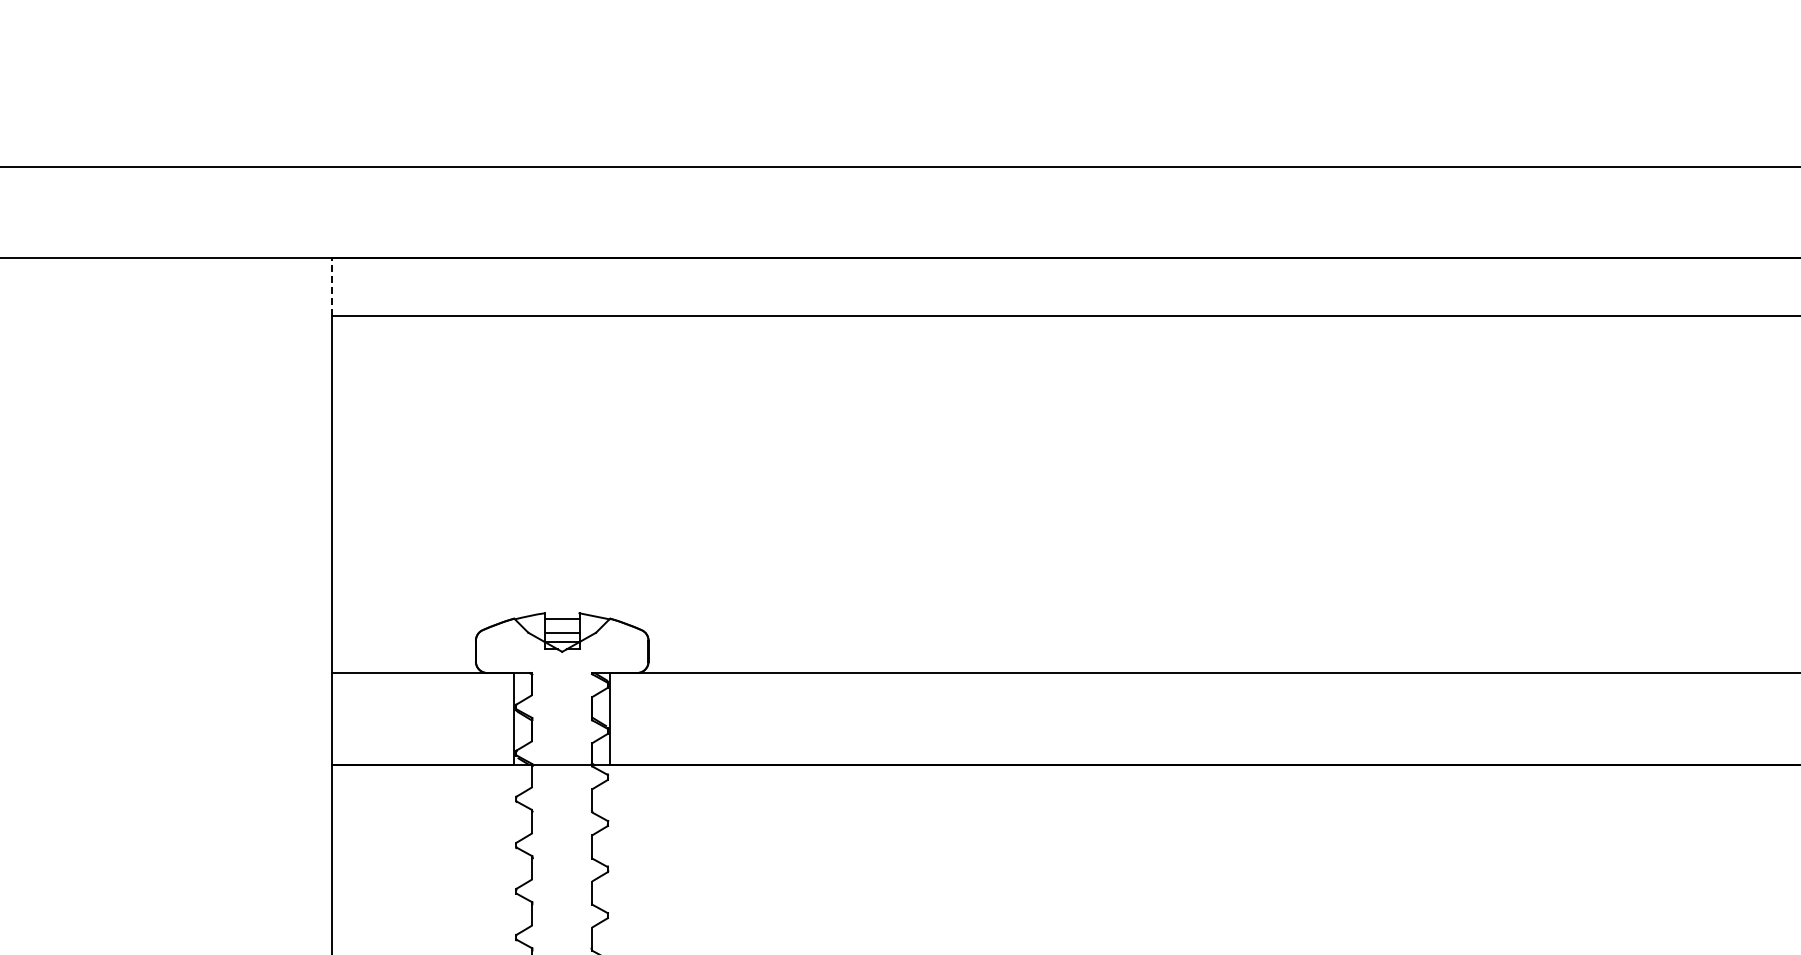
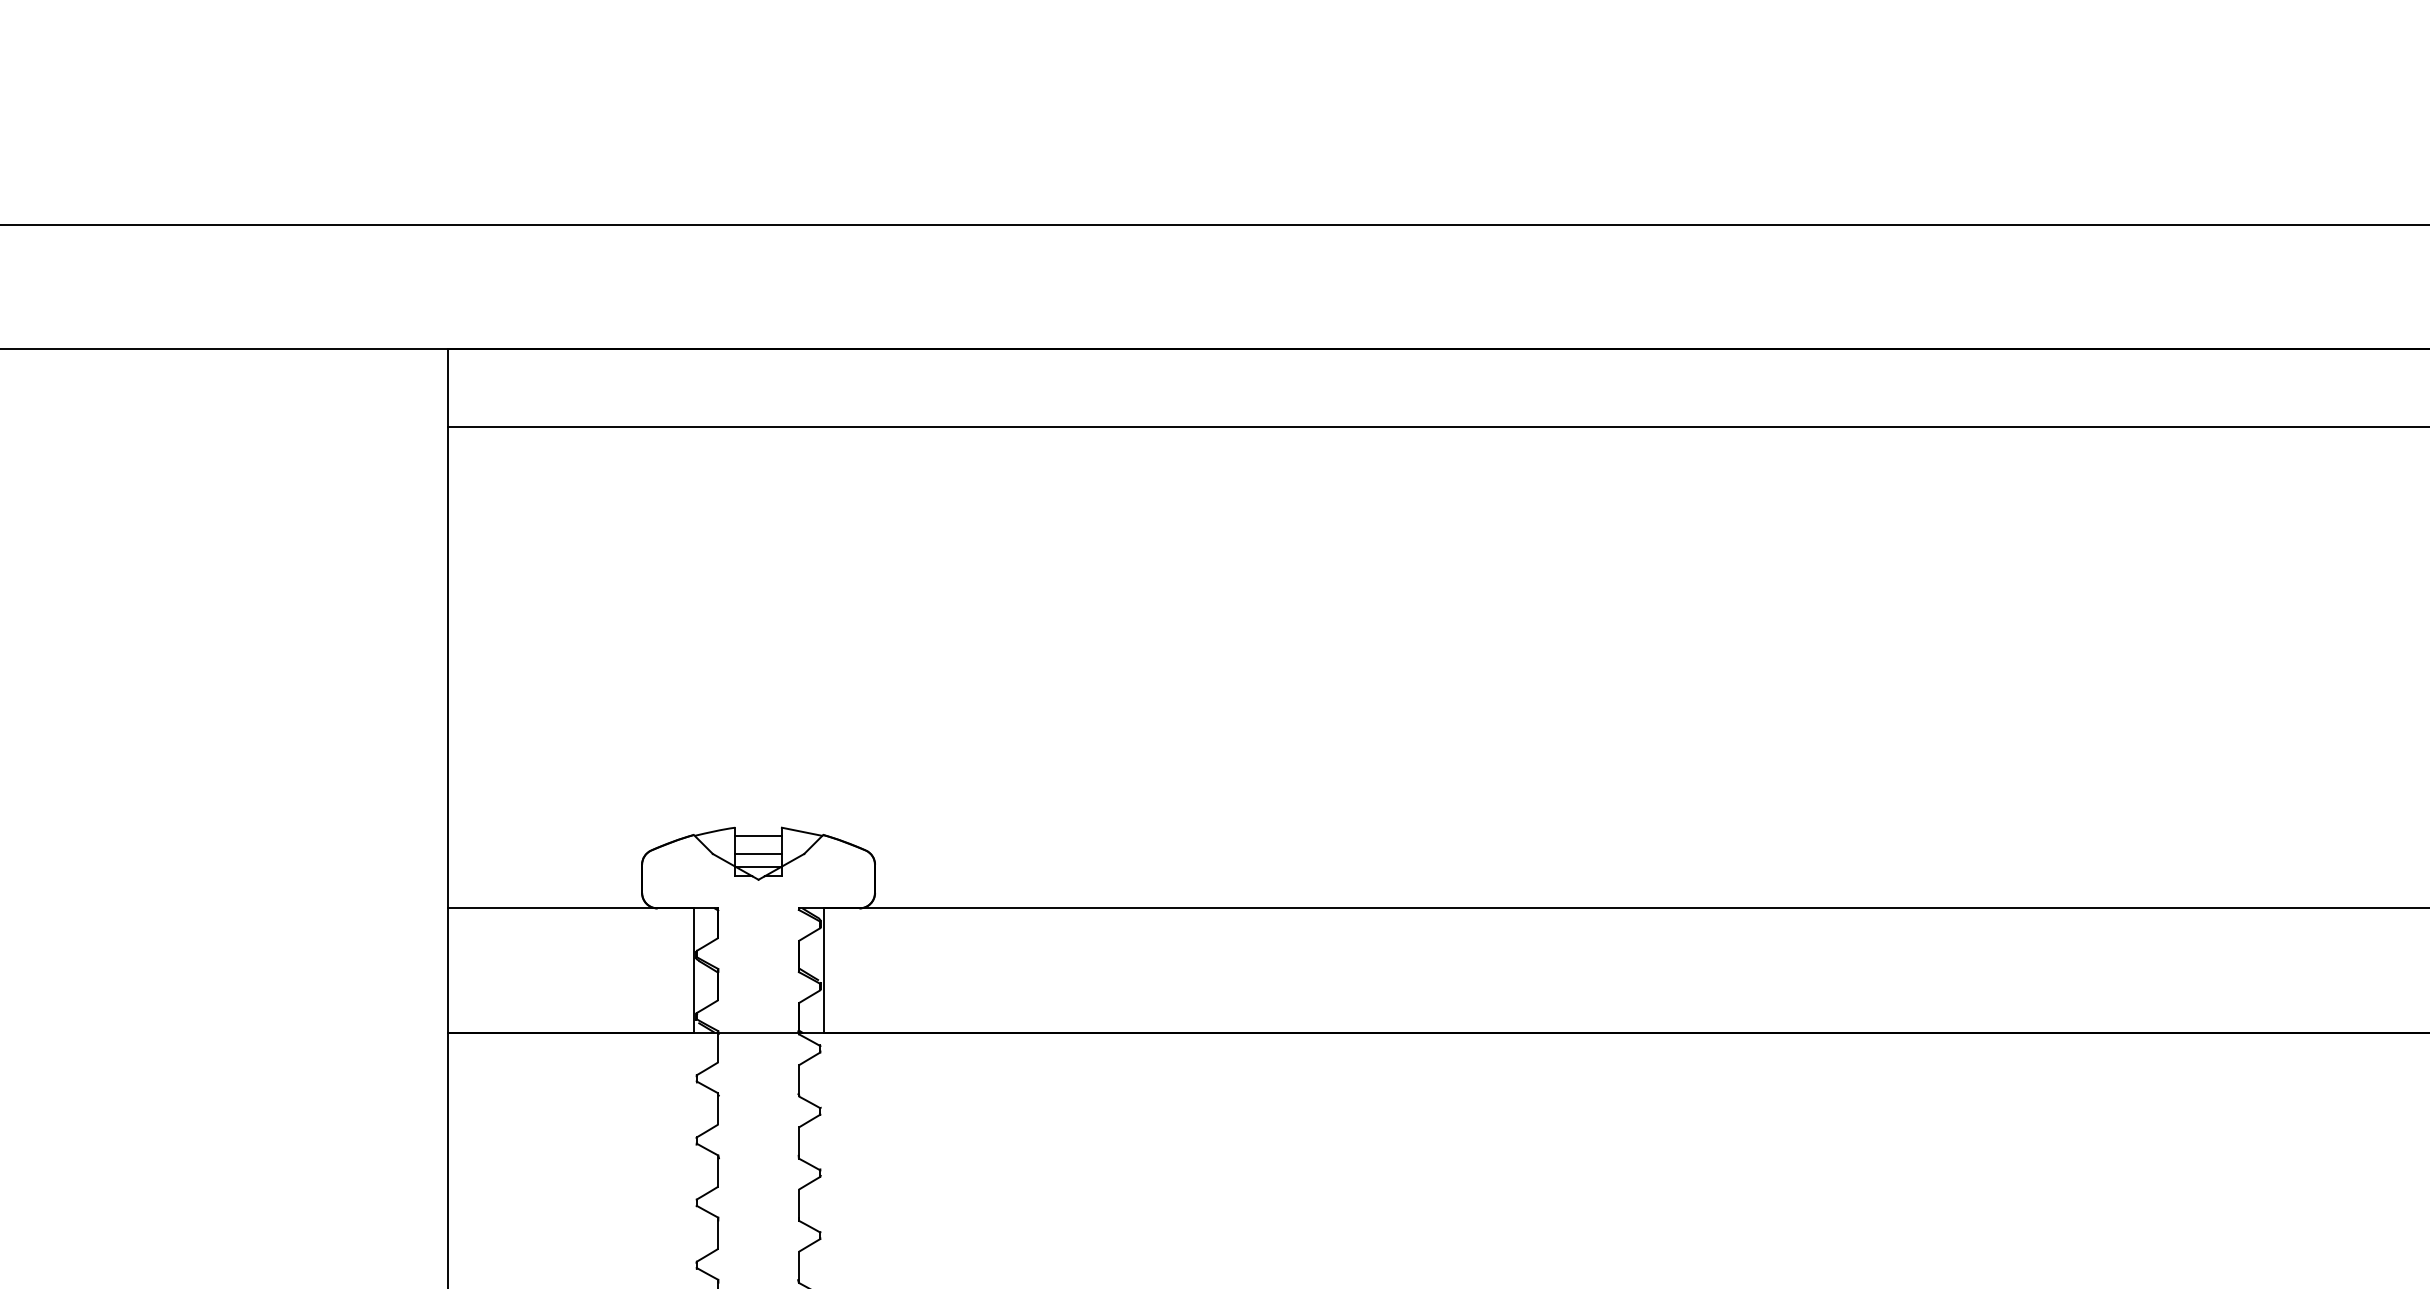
line: (331, 287) -> (447, 388), dashed -> solid

